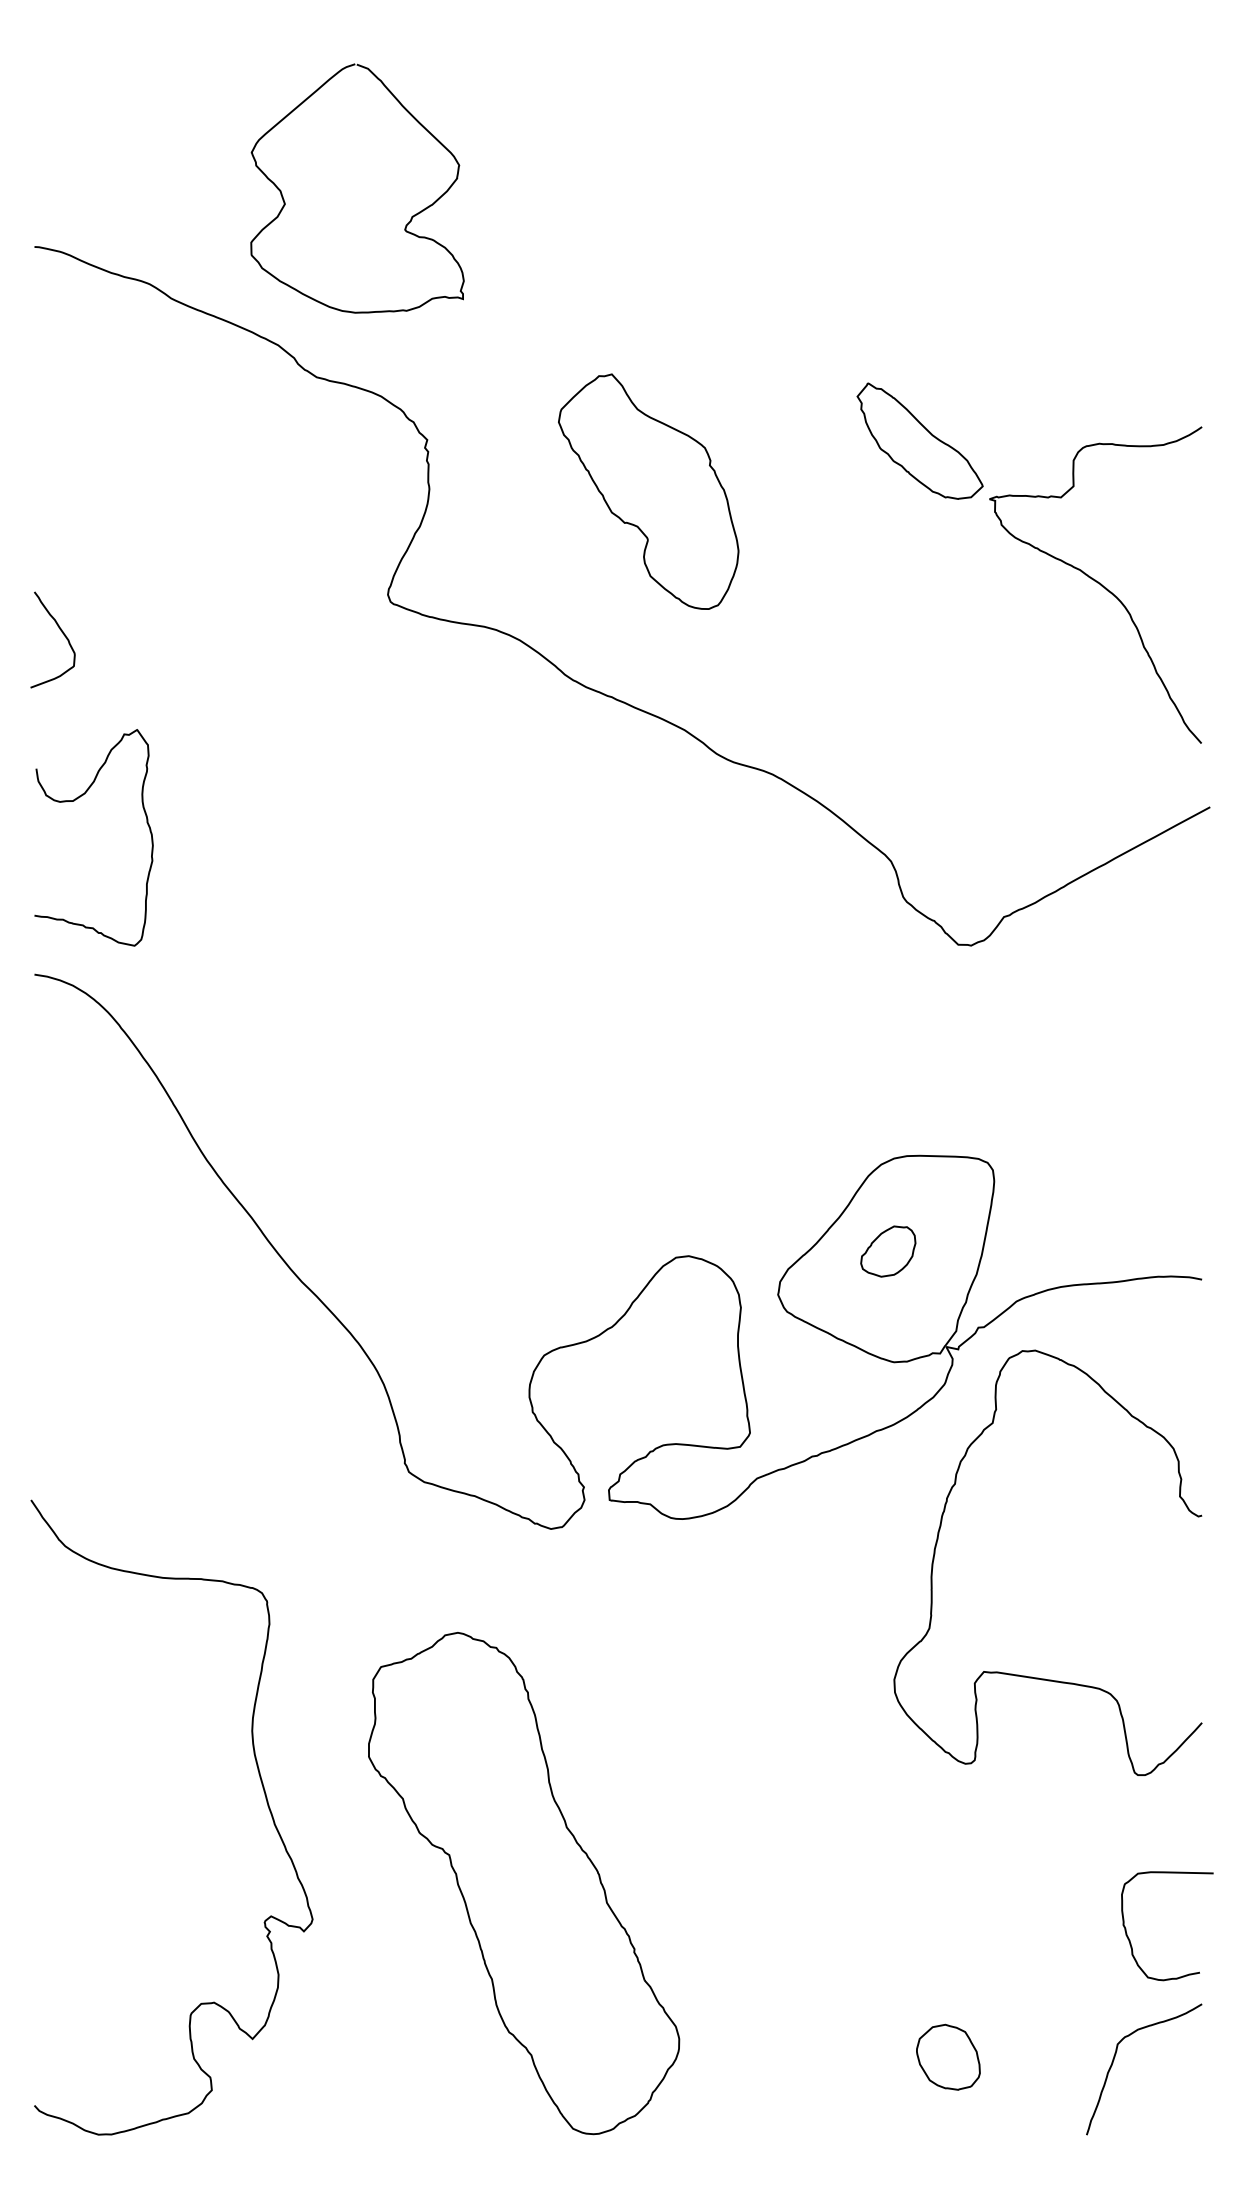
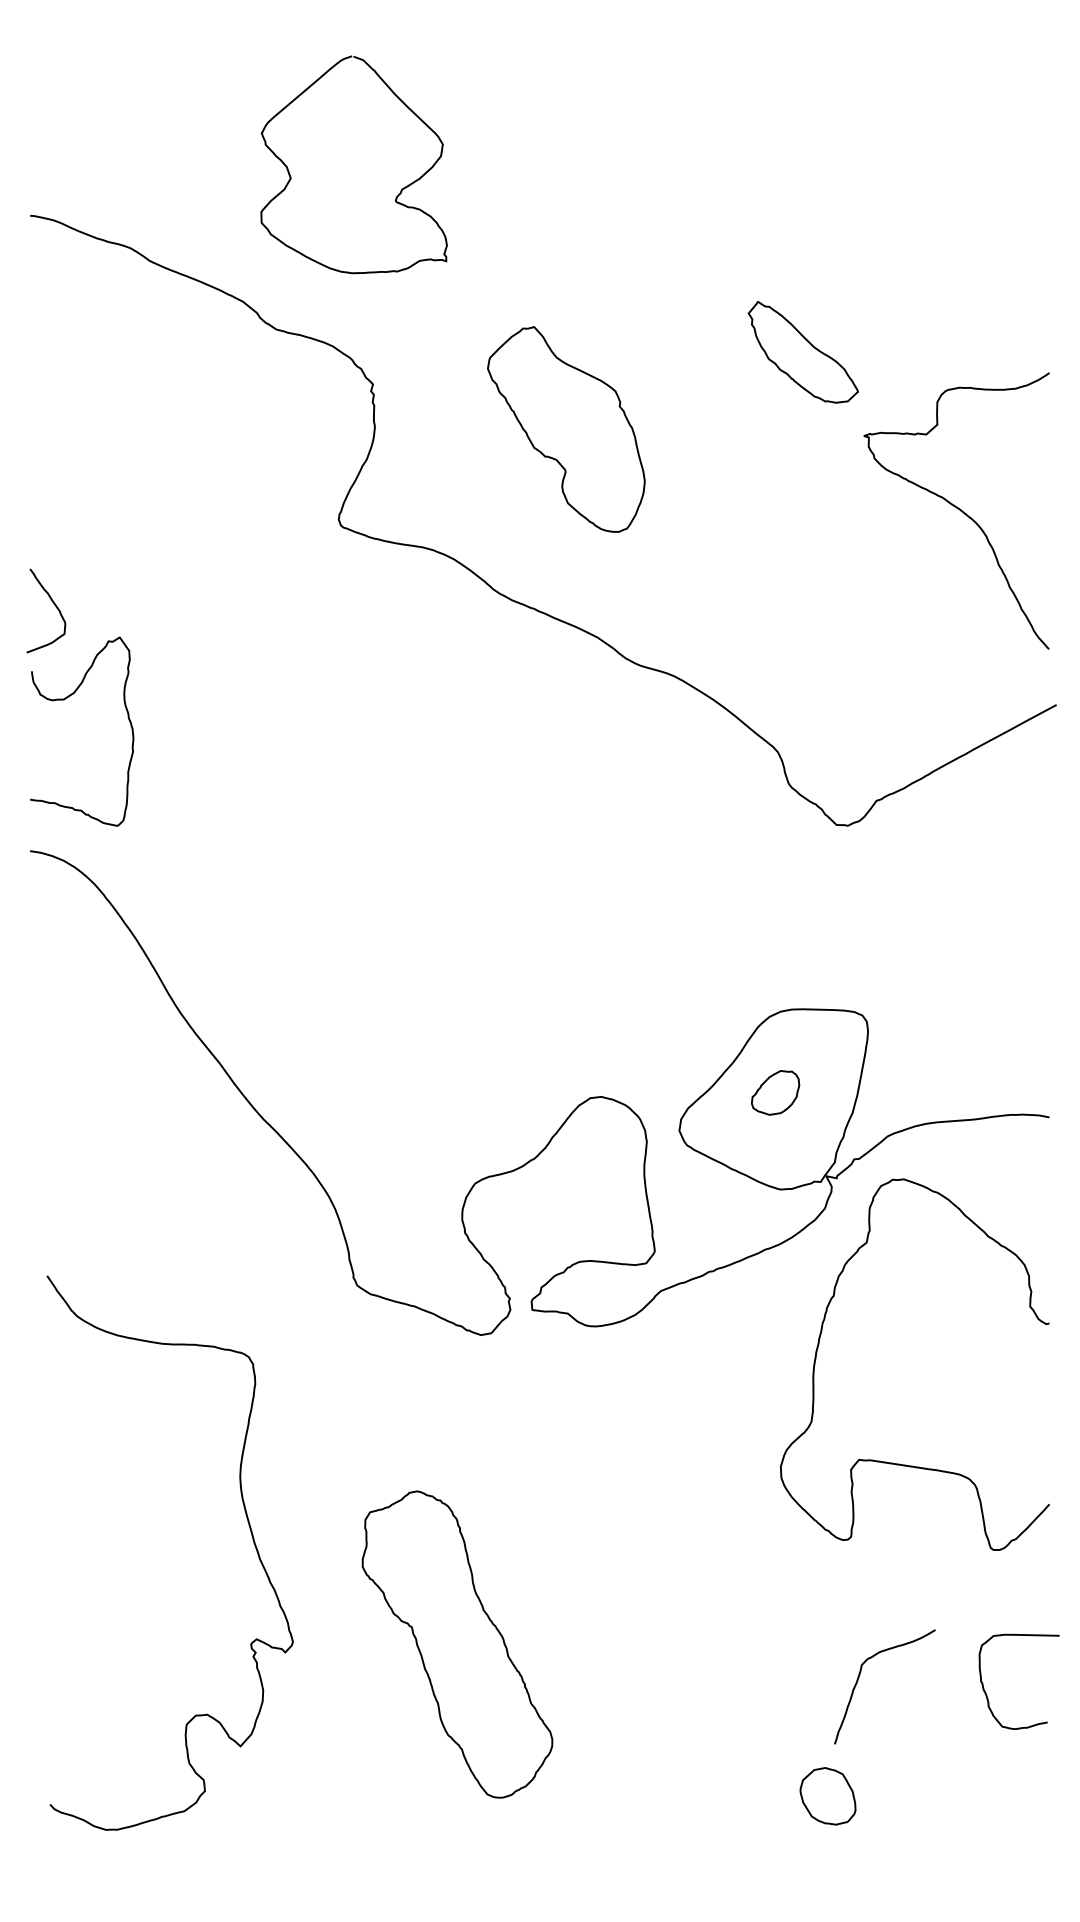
curve: (404, 225) -> (395, 197), moved
part: (919, 441) -> (802, 352), moved
curve: (61, 632) -> (53, 604), moved
curve: (262, 1790) -> (249, 1529), moved
part: (524, 1883) -> (457, 1644), size x0.7
curve: (1115, 2059) -> (859, 1678), moved

